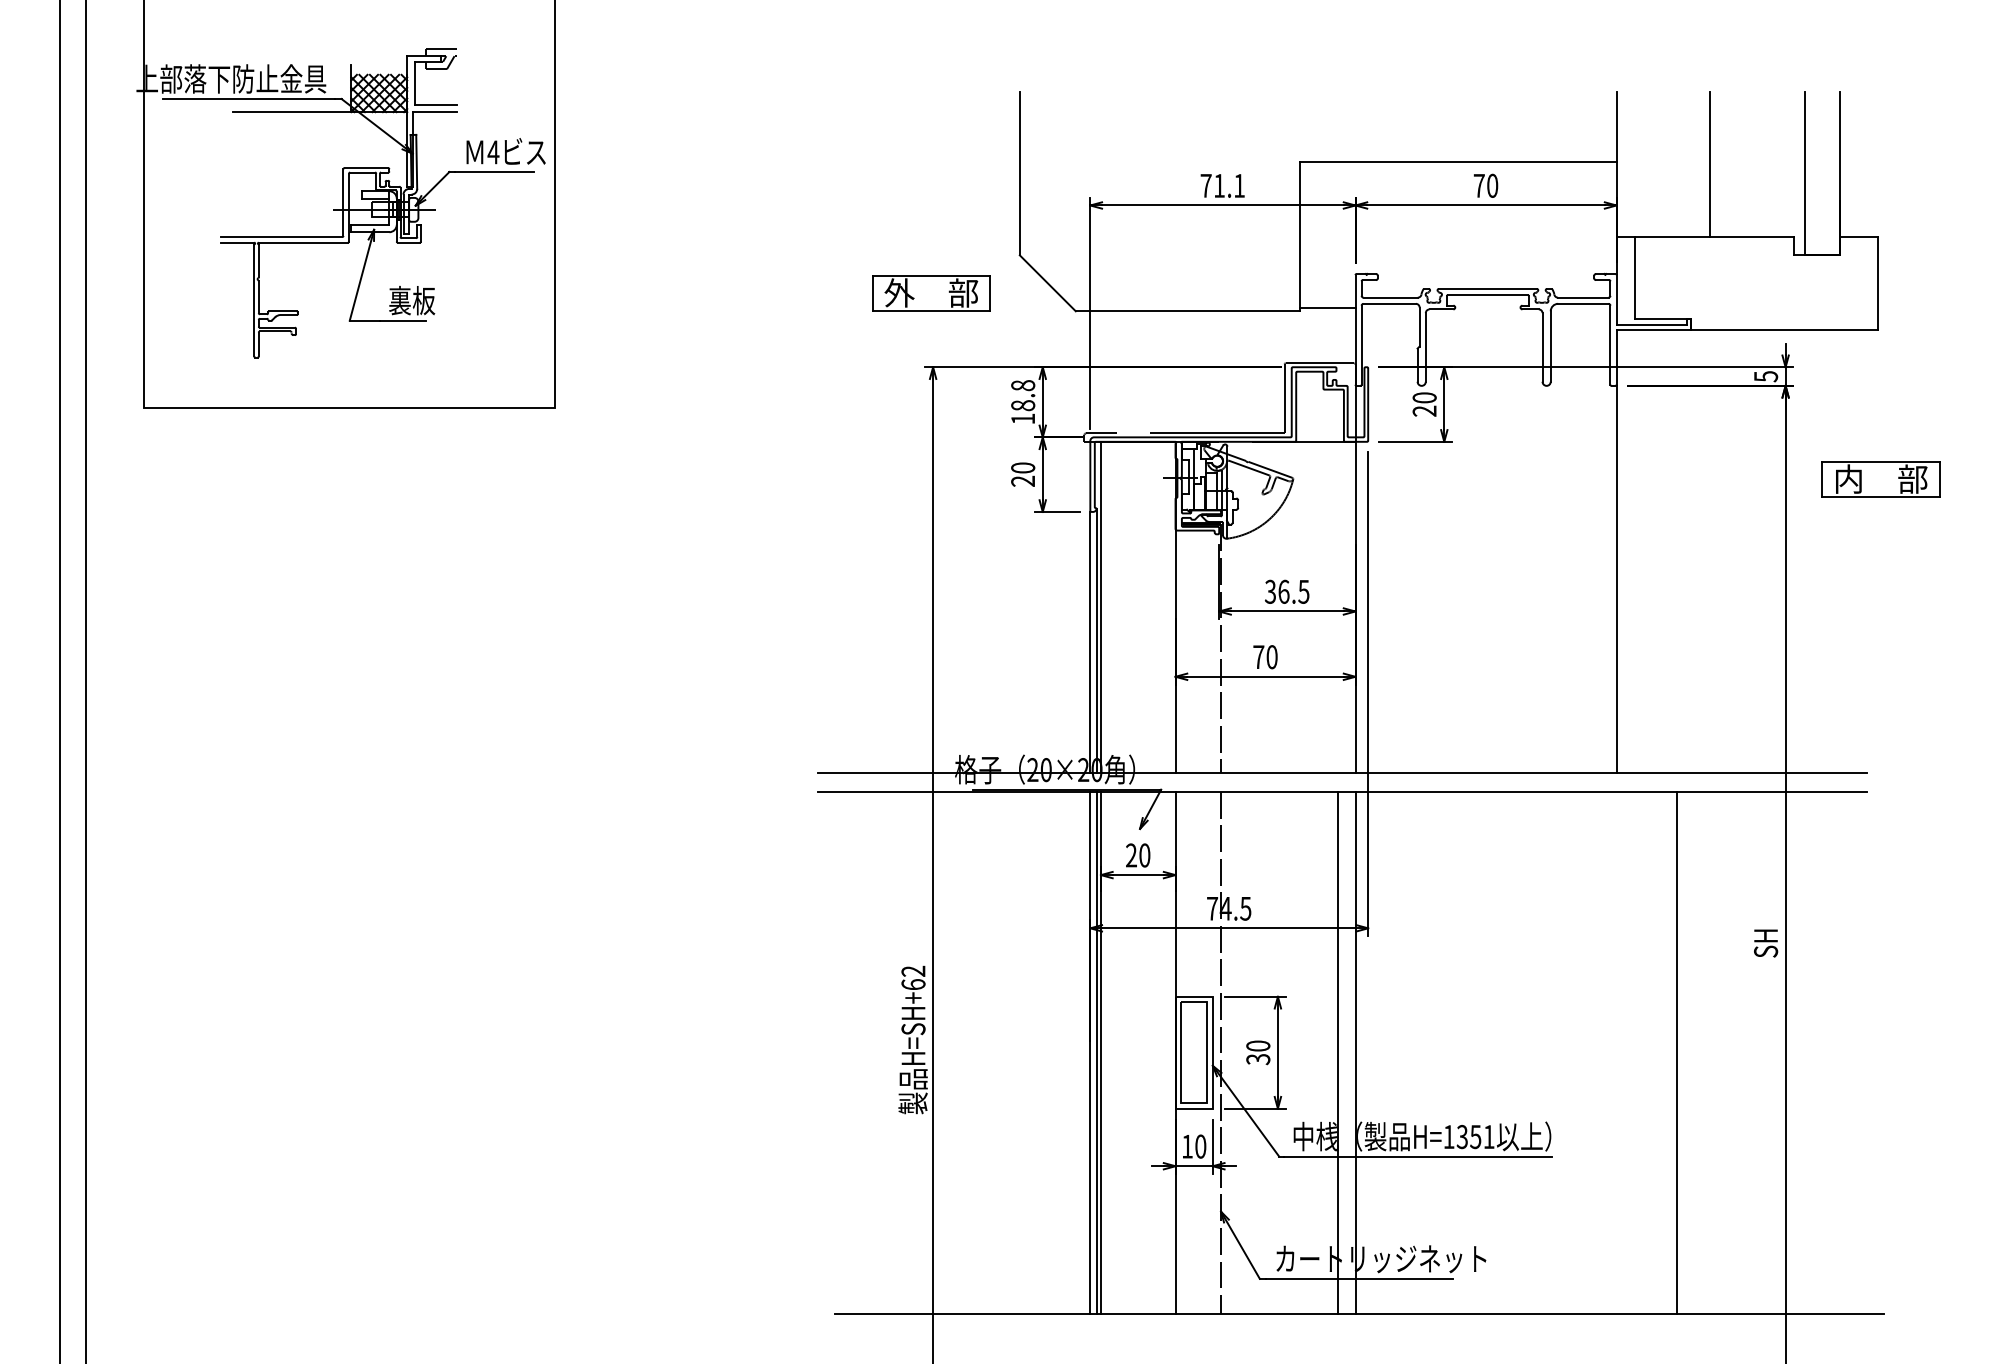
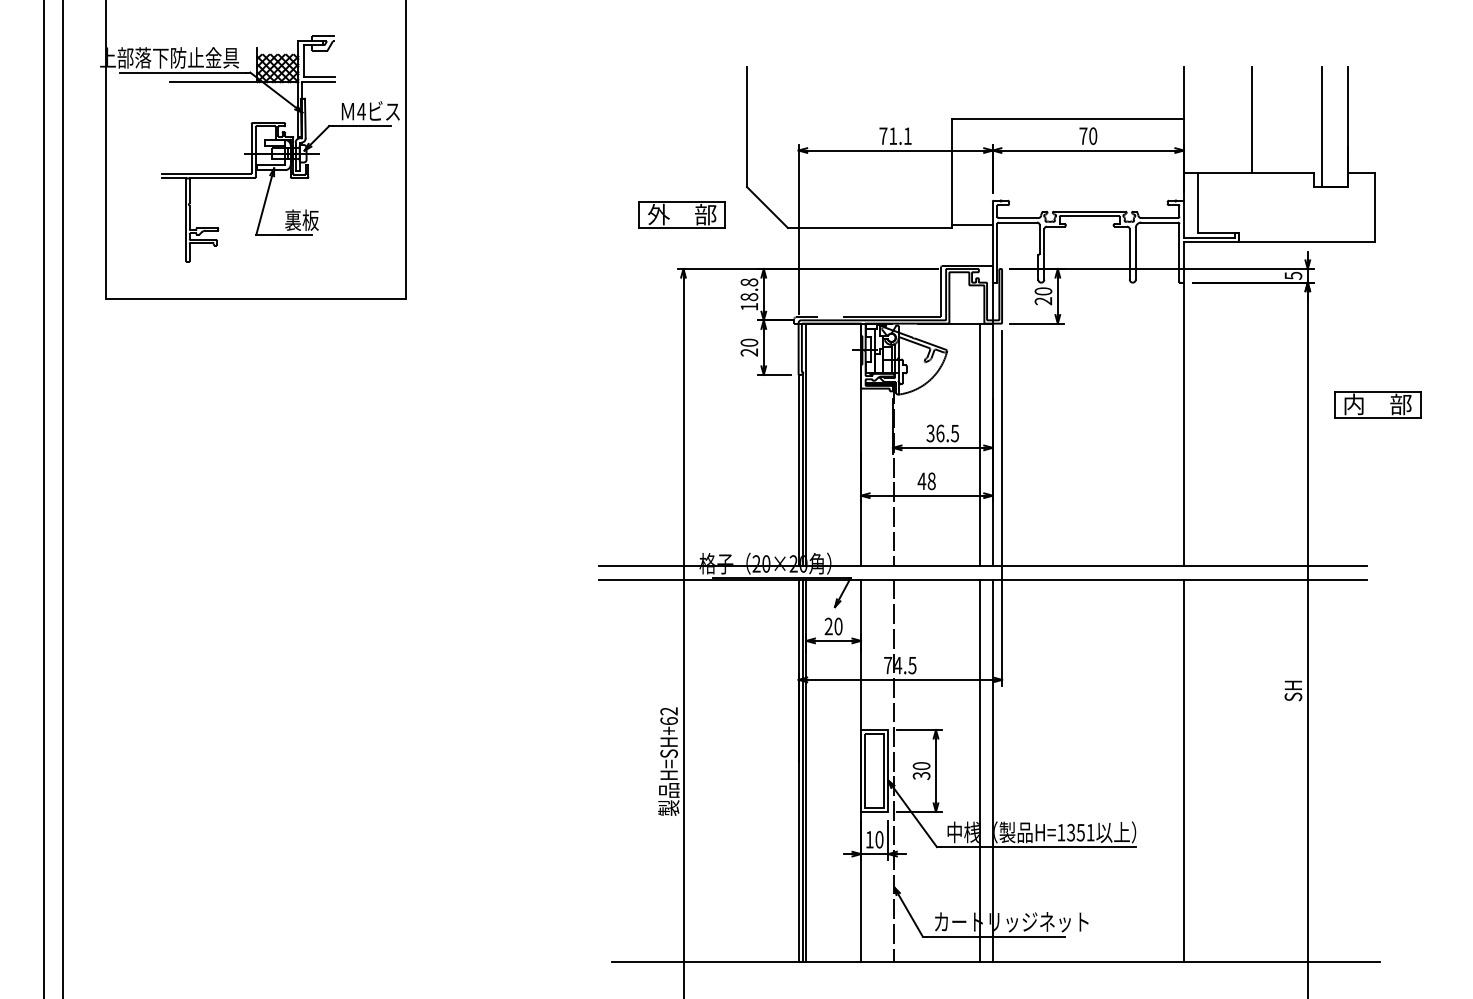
part: (1880, 479) -> (1377, 404), moved
line: (1338, 607) -> (980, 444), added
text: (1264, 657) -> (926, 481), 70 -> 48
line: (1676, 1052) -> (1183, 770), moved

